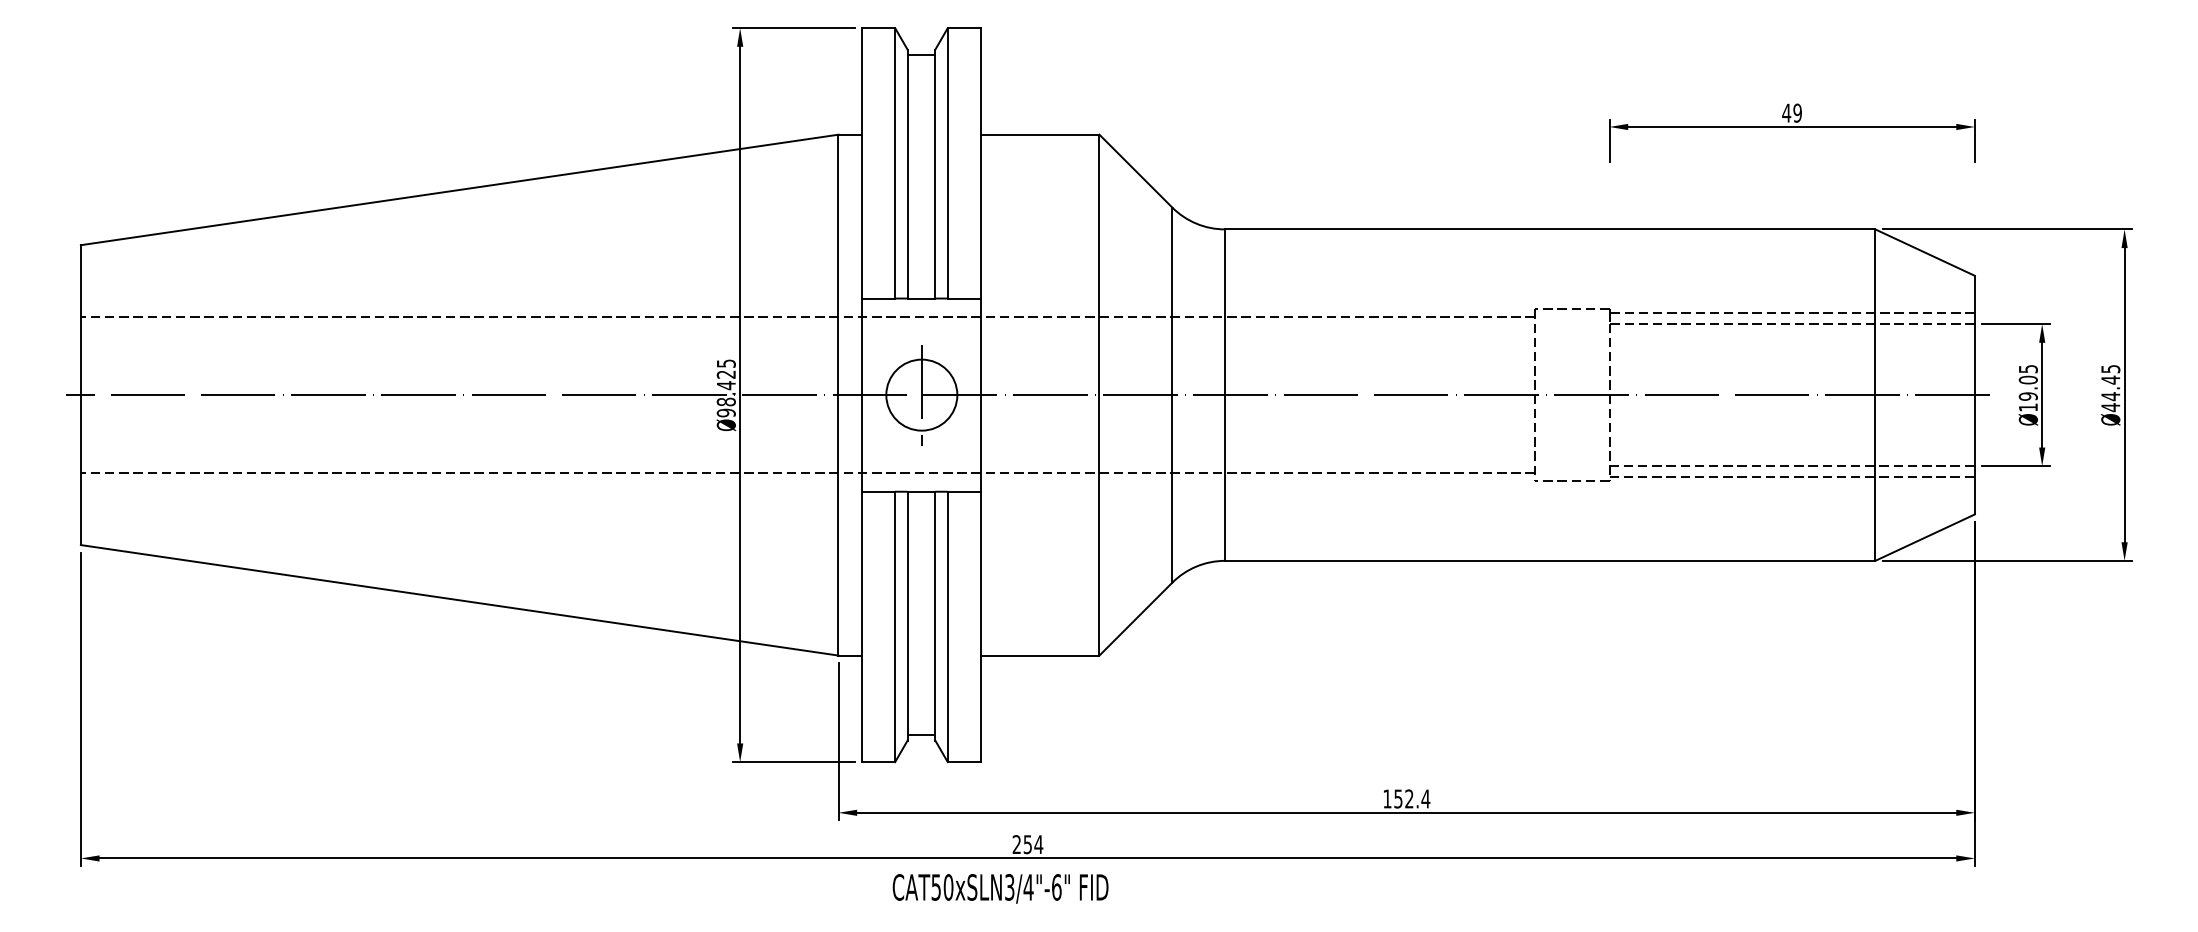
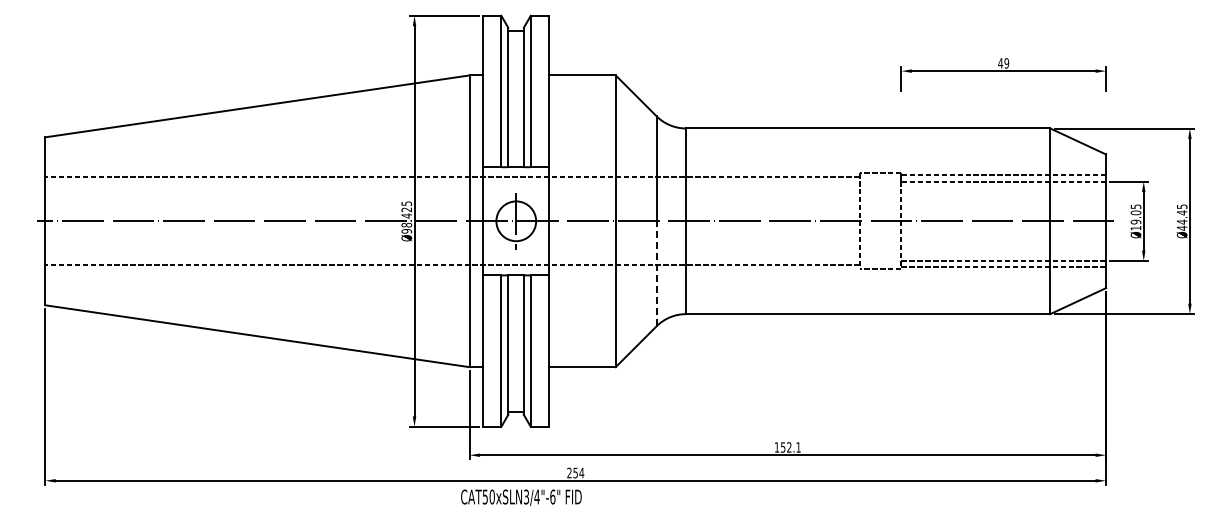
line: (1172, 488) -> (656, 273), solid -> dashed
text: (1425, 798) -> (798, 447), 152.4 -> 152.1
text: (1000, 888) -> (521, 497), moved

